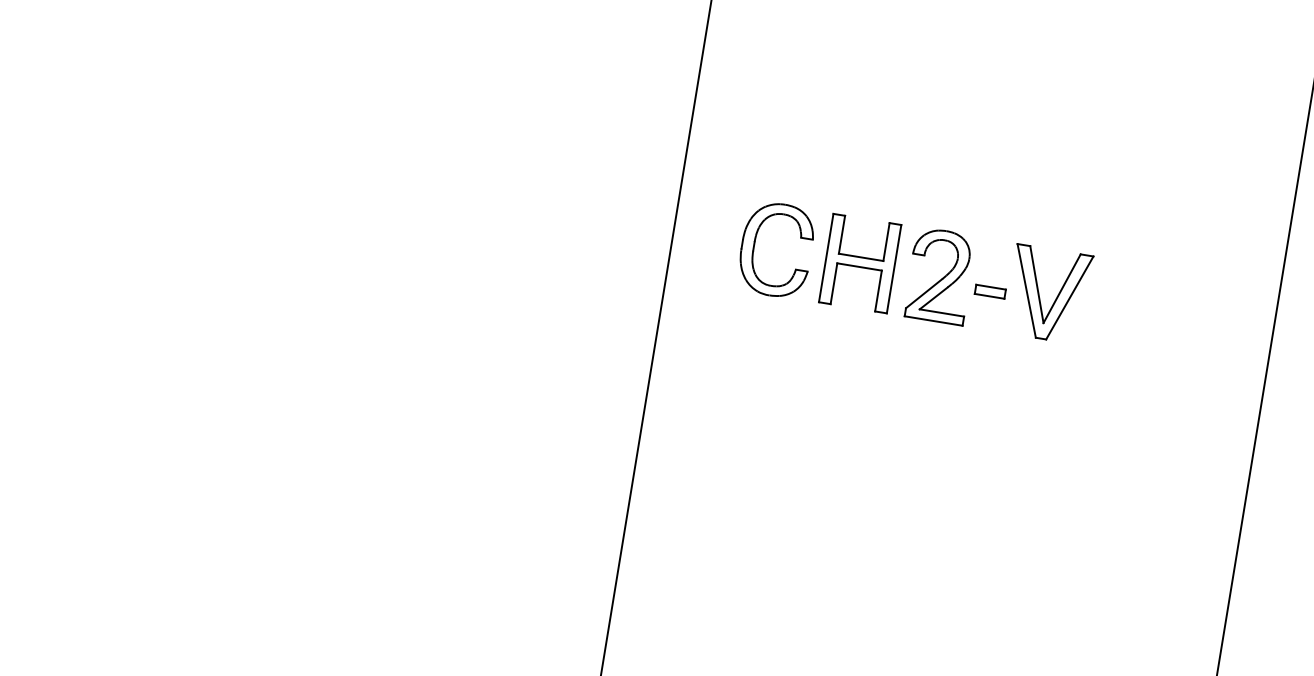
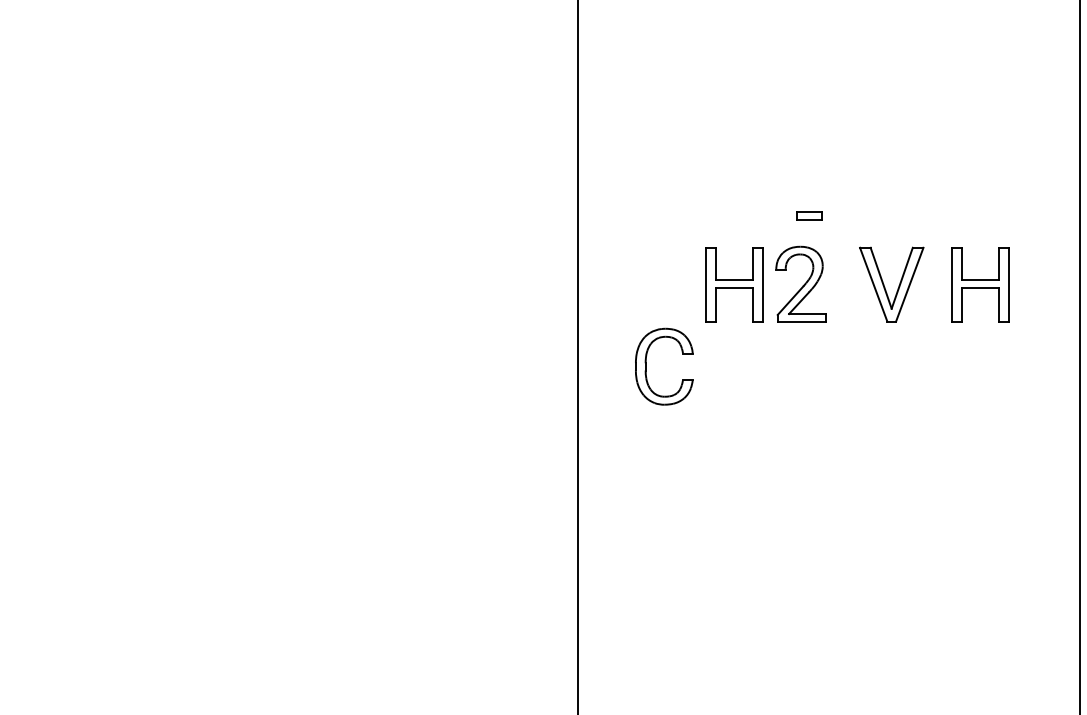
part: (754, 246) -> (646, 366), moved
part: (990, 290) -> (809, 215), moved
part: (1154, 311) -> (980, 284), added

